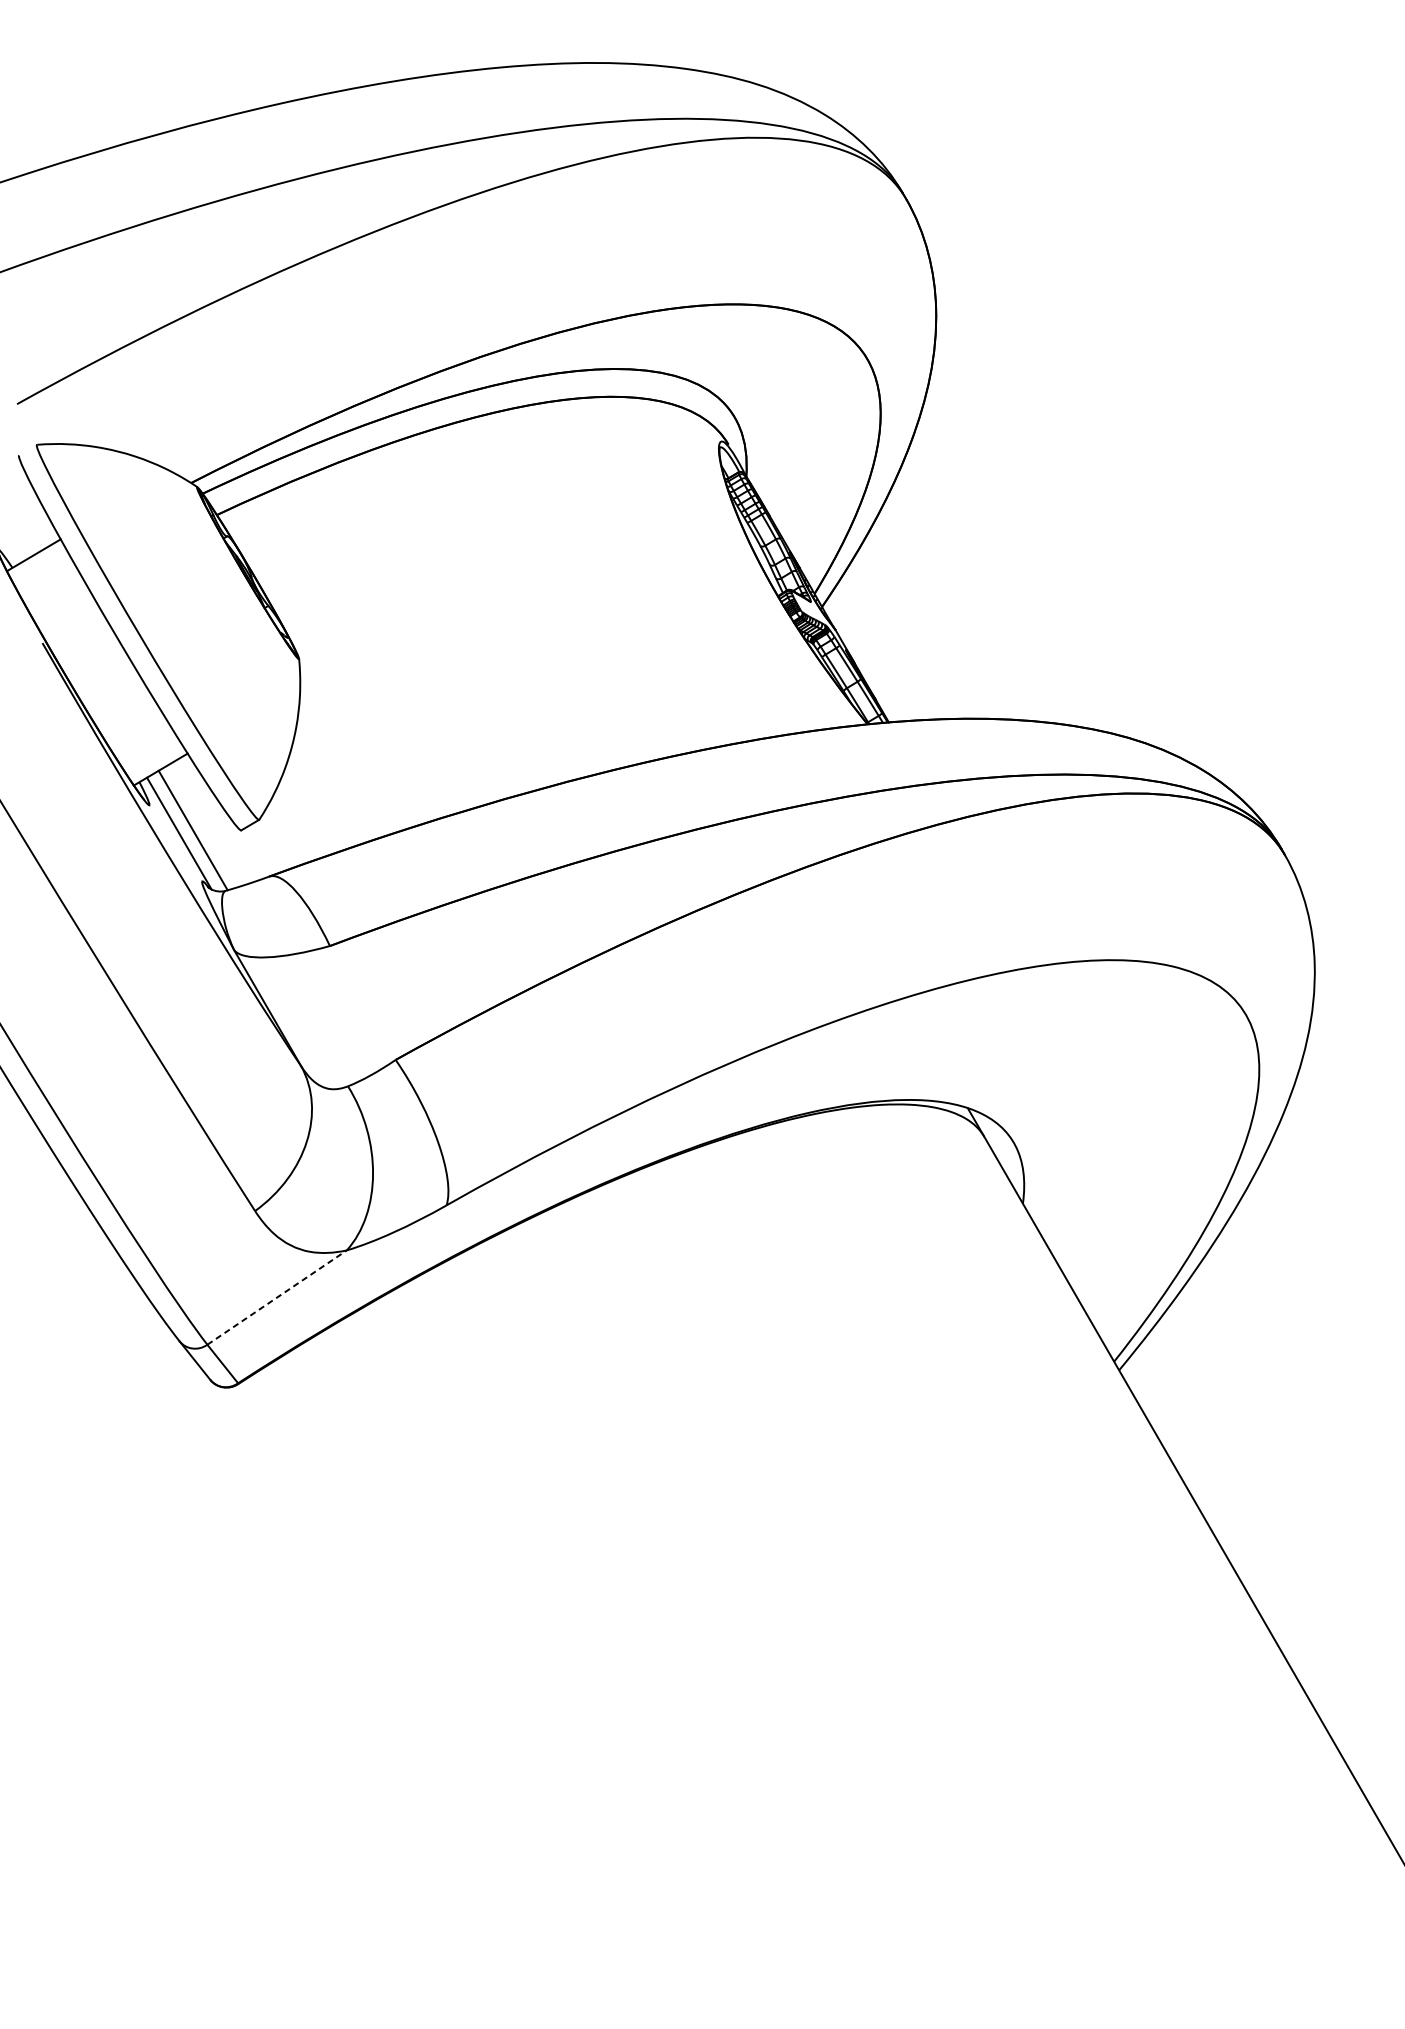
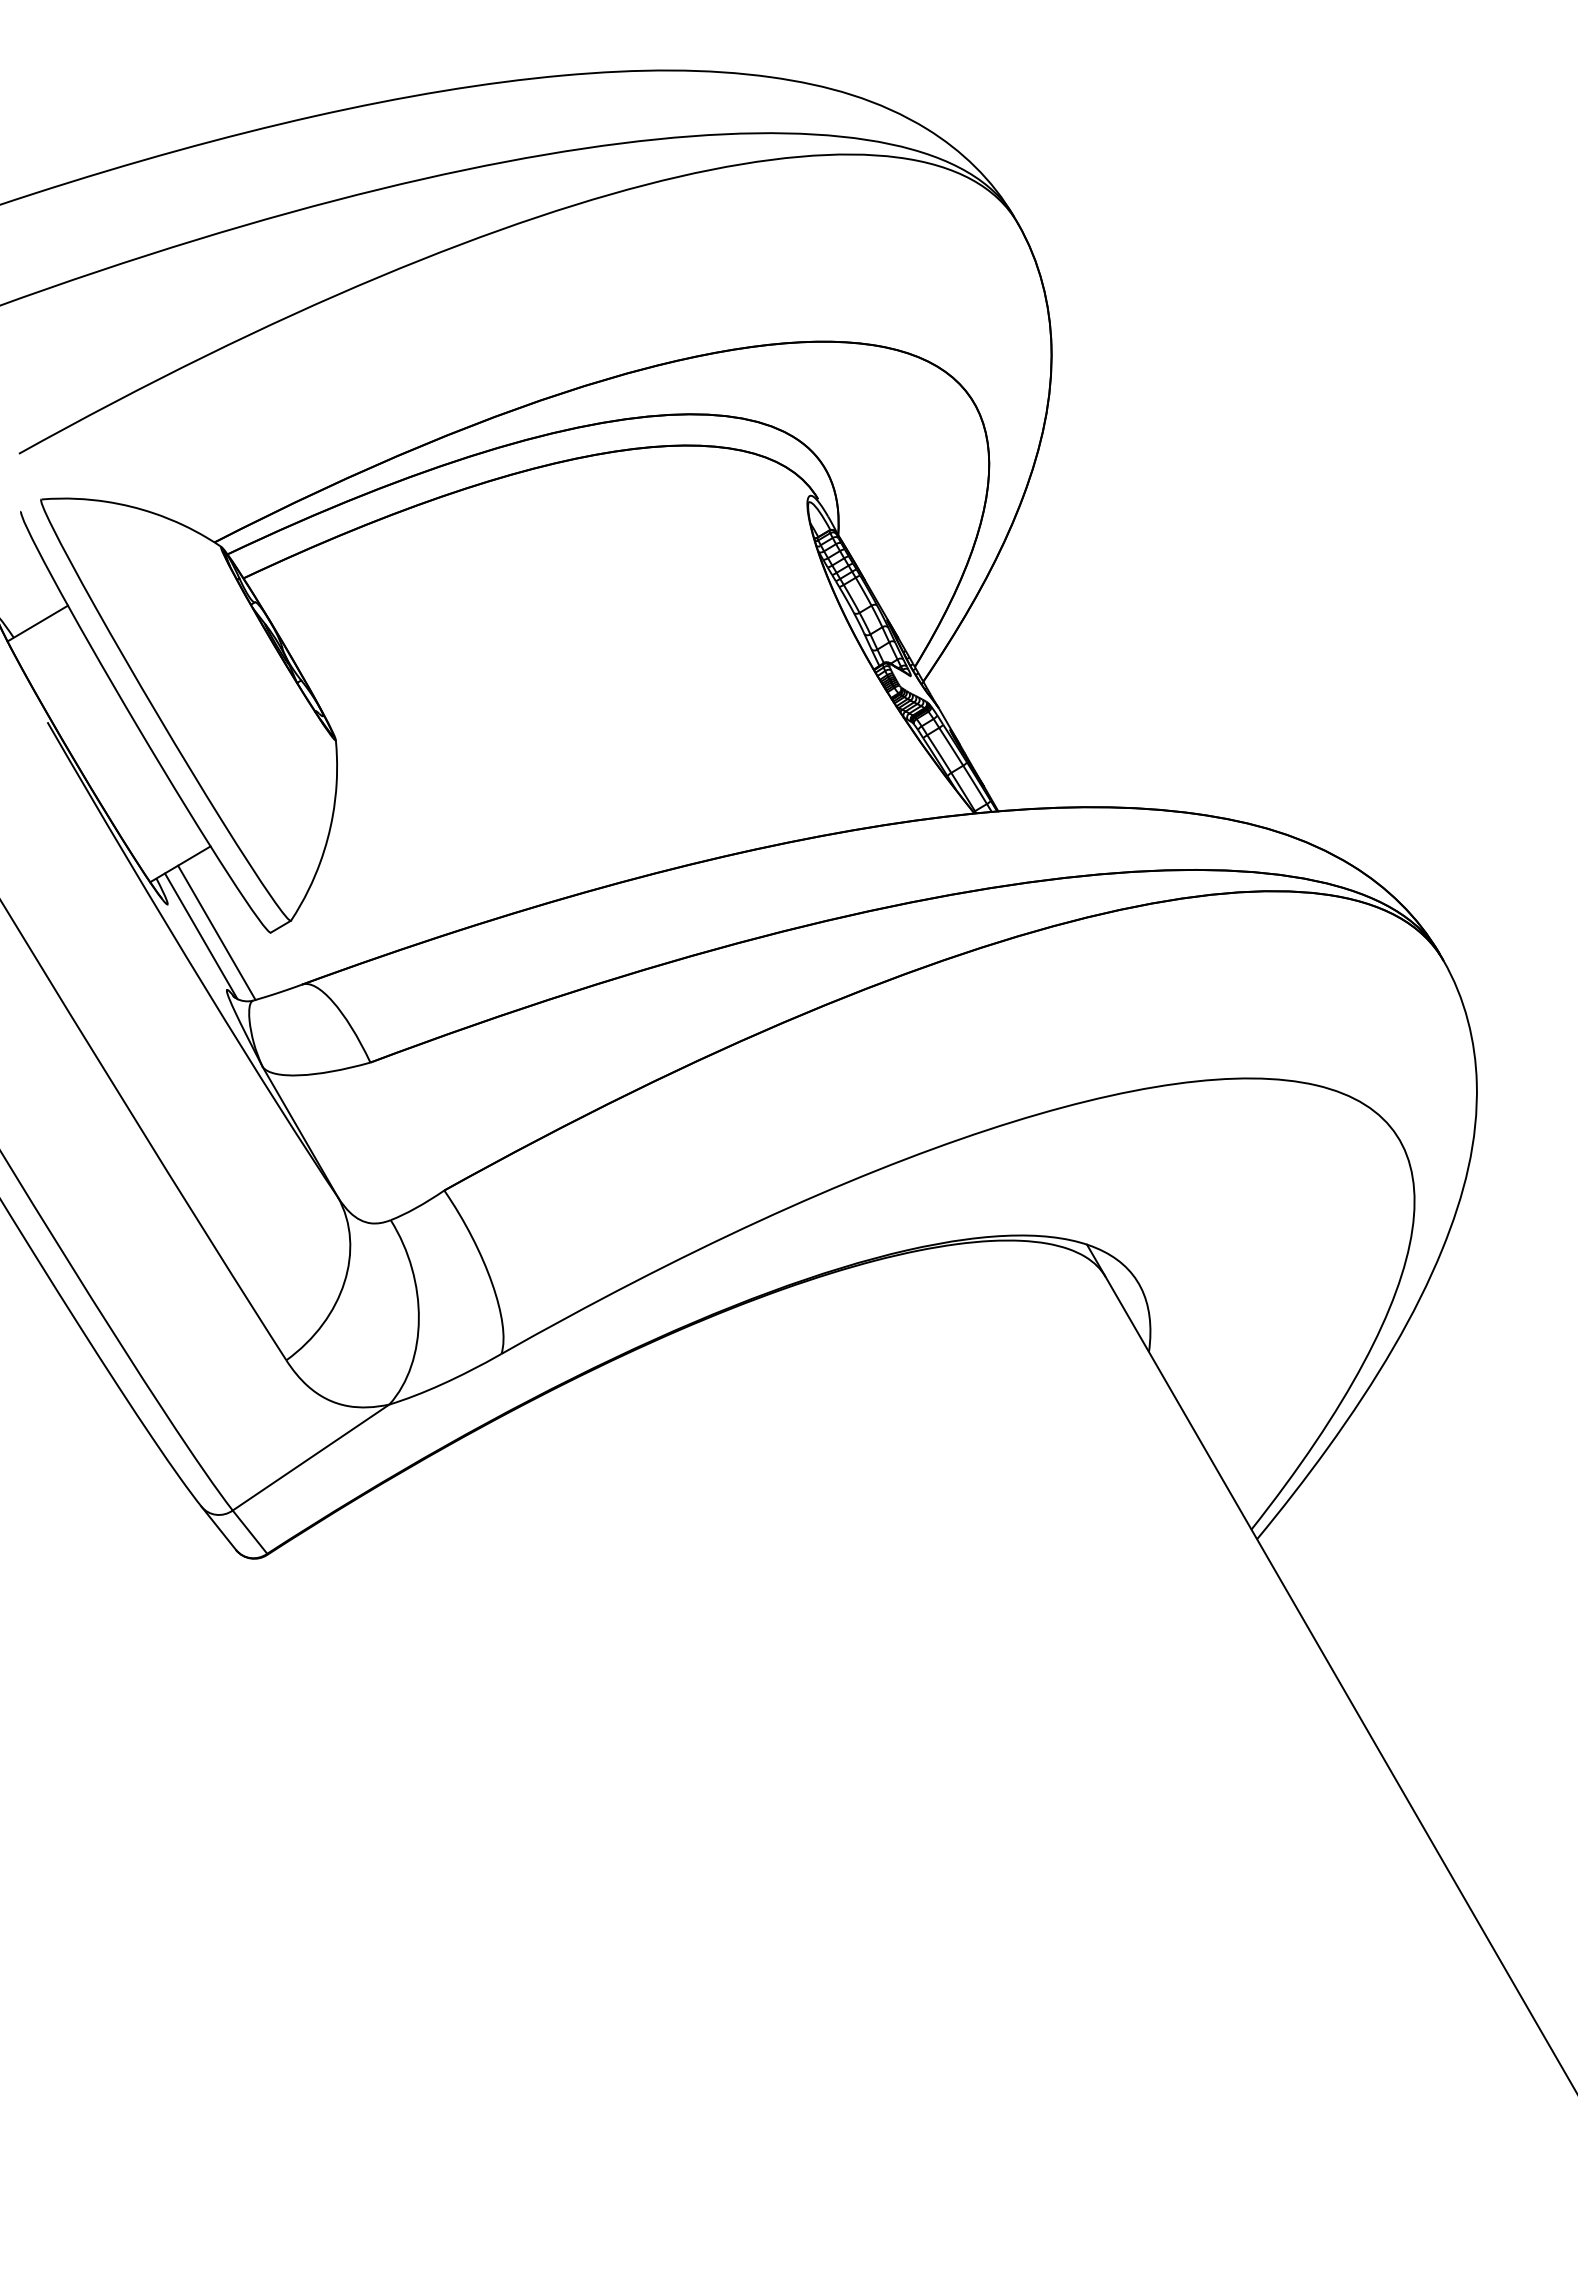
line: (277, 1297) -> (311, 1457), dashed -> solid

